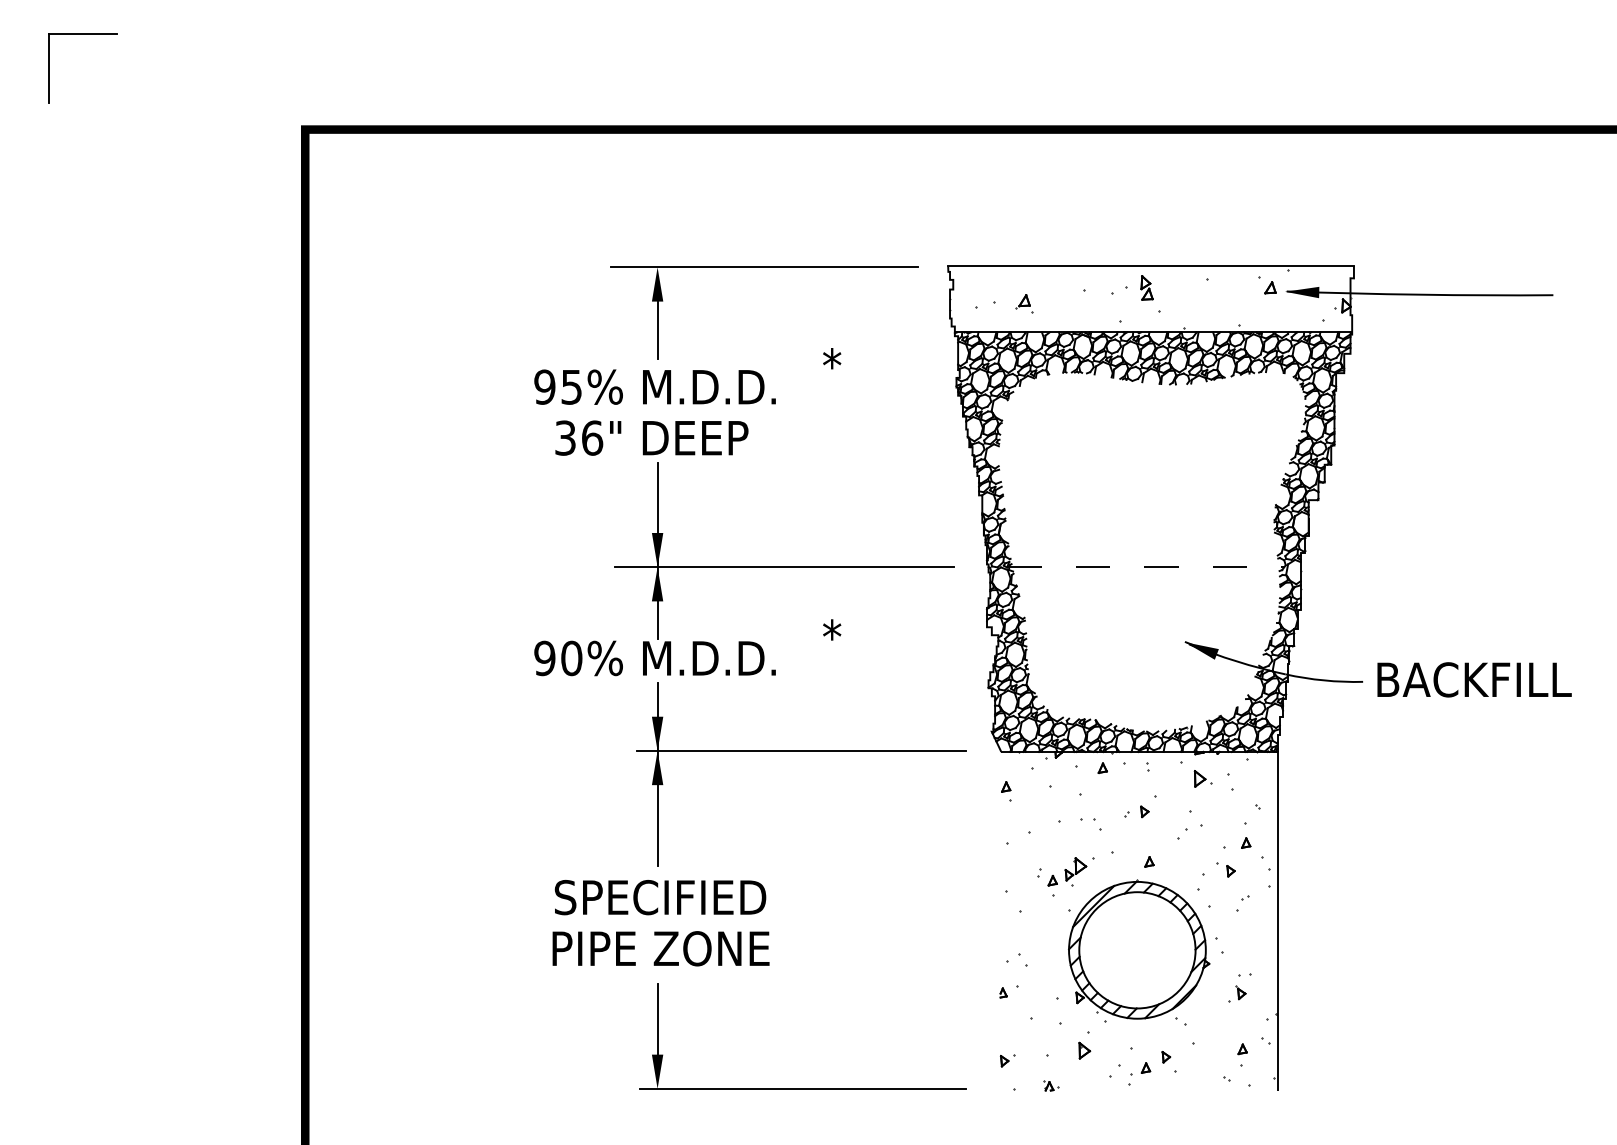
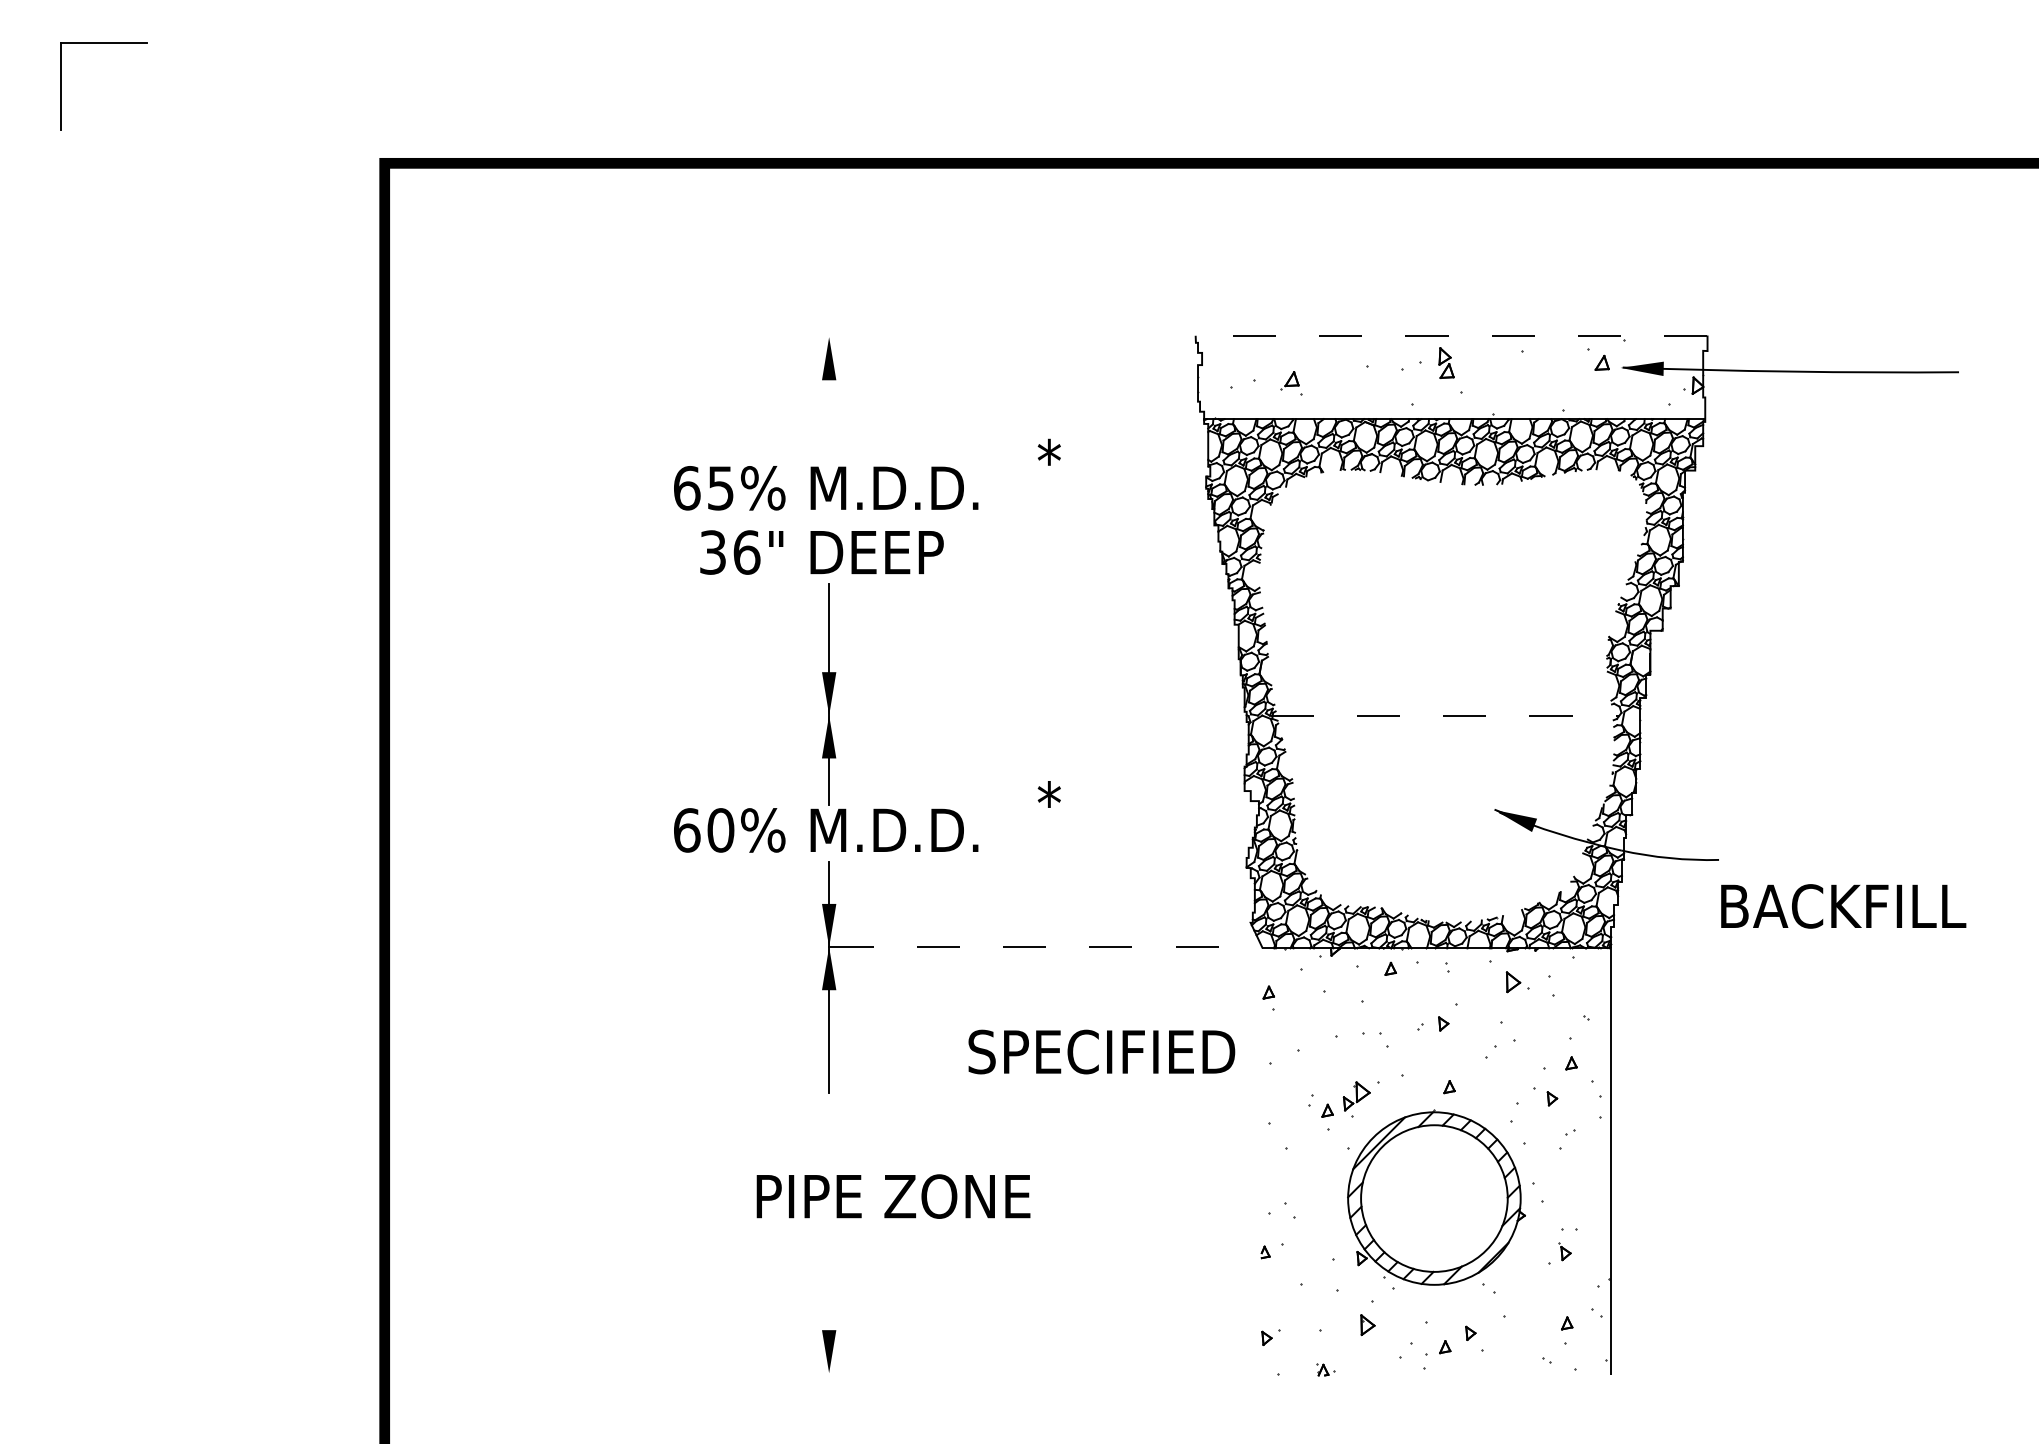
line: (1150, 266) -> (1451, 335), solid -> dashed
line: (764, 267) -> (963, 337), removed
line: (657, 330) -> (829, 416), removed
text: (544, 387) -> (686, 488), 95% -> 65%
line: (783, 567) -> (988, 715), removed
text: (544, 658) -> (686, 830), 90% -> 60%
text: (1474, 679) -> (1843, 906), moved
line: (801, 751) -> (1010, 947), solid -> dashed
text: (660, 897) -> (1101, 1051), moved
text: (661, 948) -> (893, 1196), moved
line: (657, 1019) -> (829, 1285), removed
line: (802, 1089) -> (1012, 1373), removed

